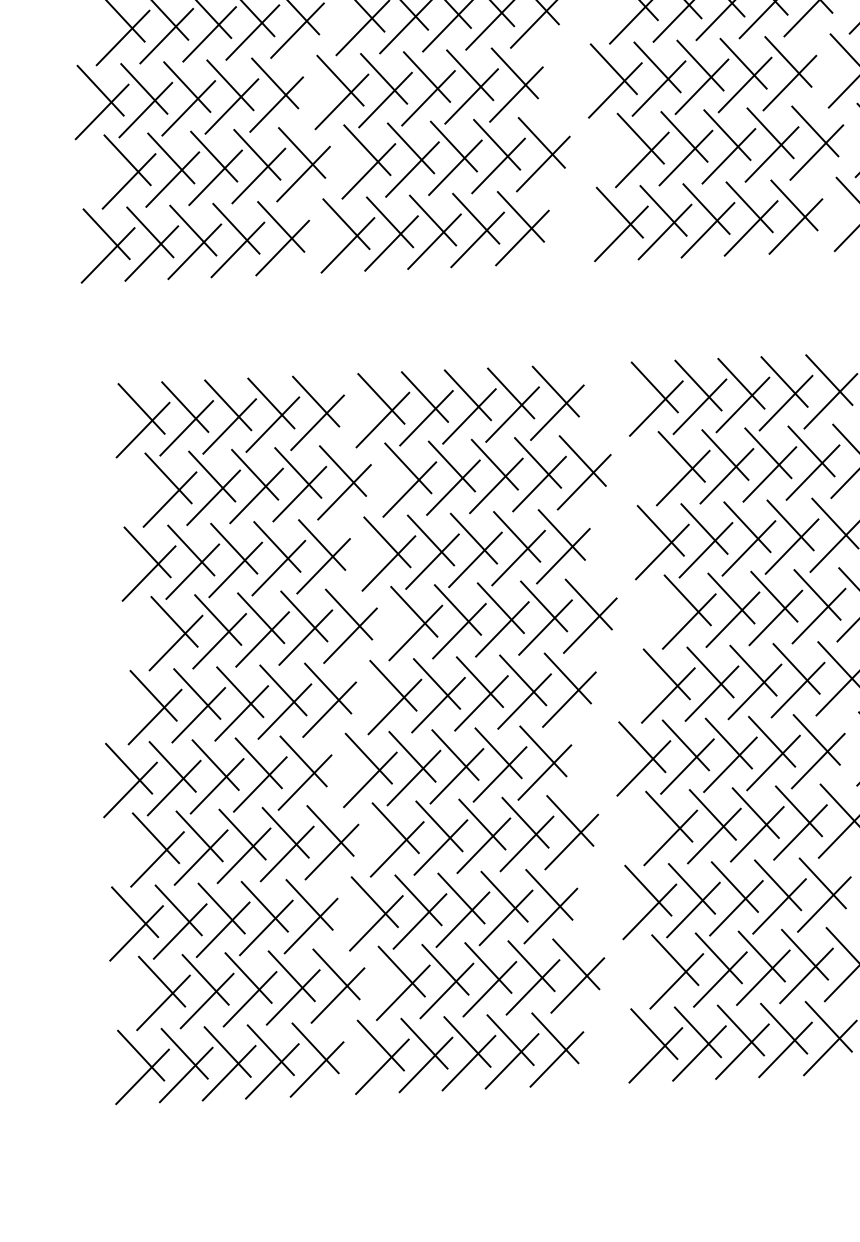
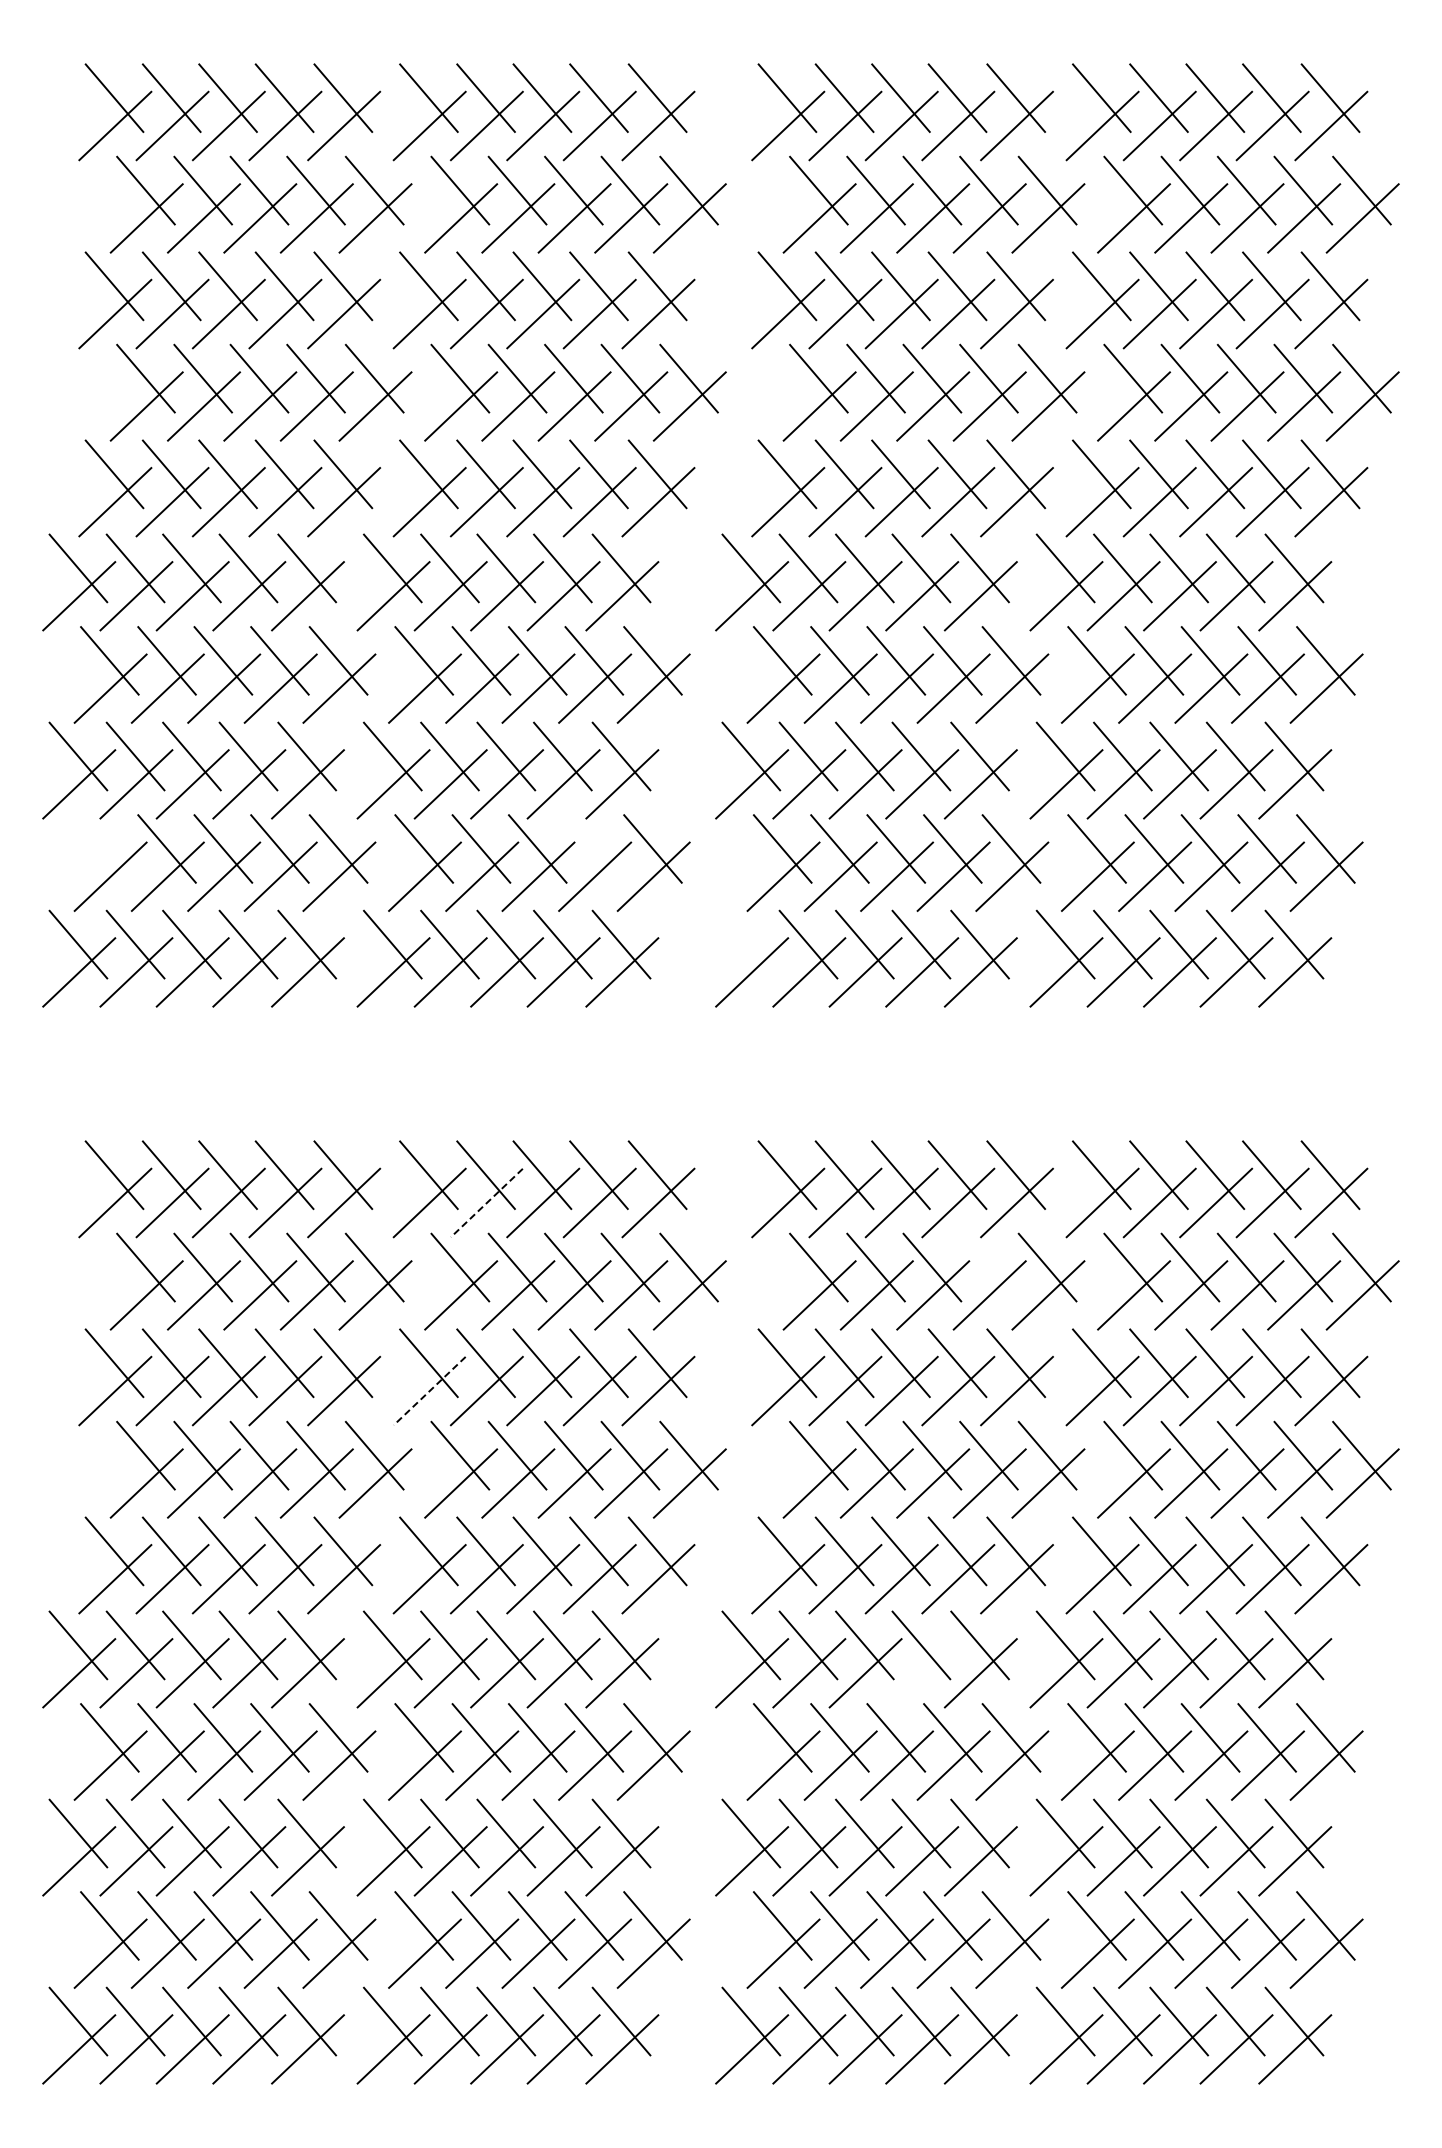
line: (497, 144) -> (594, 848), removed
line: (127, 159) -> (109, 848), removed
line: (620, 212) -> (751, 944), removed
line: (426, 418) -> (486, 1203), solid -> dashed
line: (811, 451) -> (988, 1267), removed
line: (388, 563) -> (429, 1391), solid -> dashed
line: (773, 763) -> (922, 1673), removed

